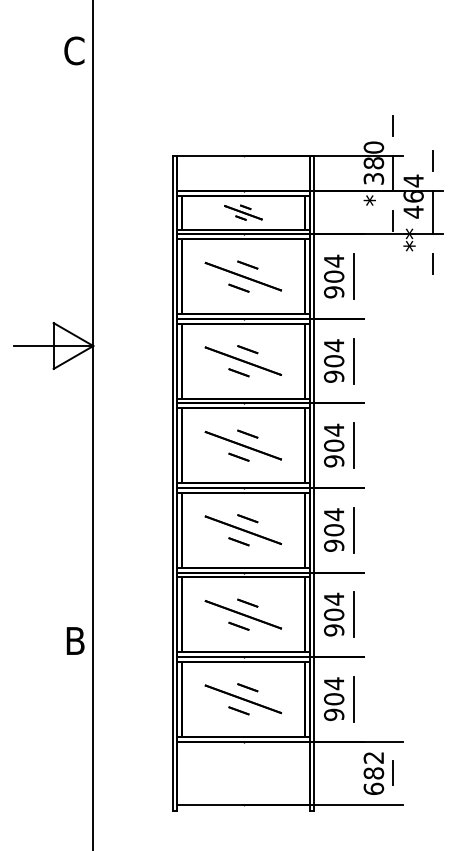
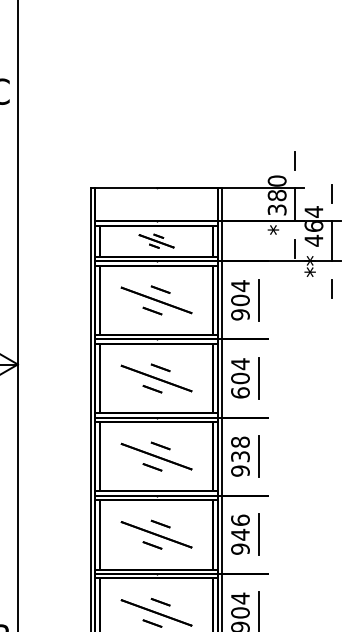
text: (333, 376) -> (239, 392), 904 -> 604
text: (333, 437) -> (239, 449), 904 -> 938
text: (333, 522) -> (239, 527), 904 -> 946

